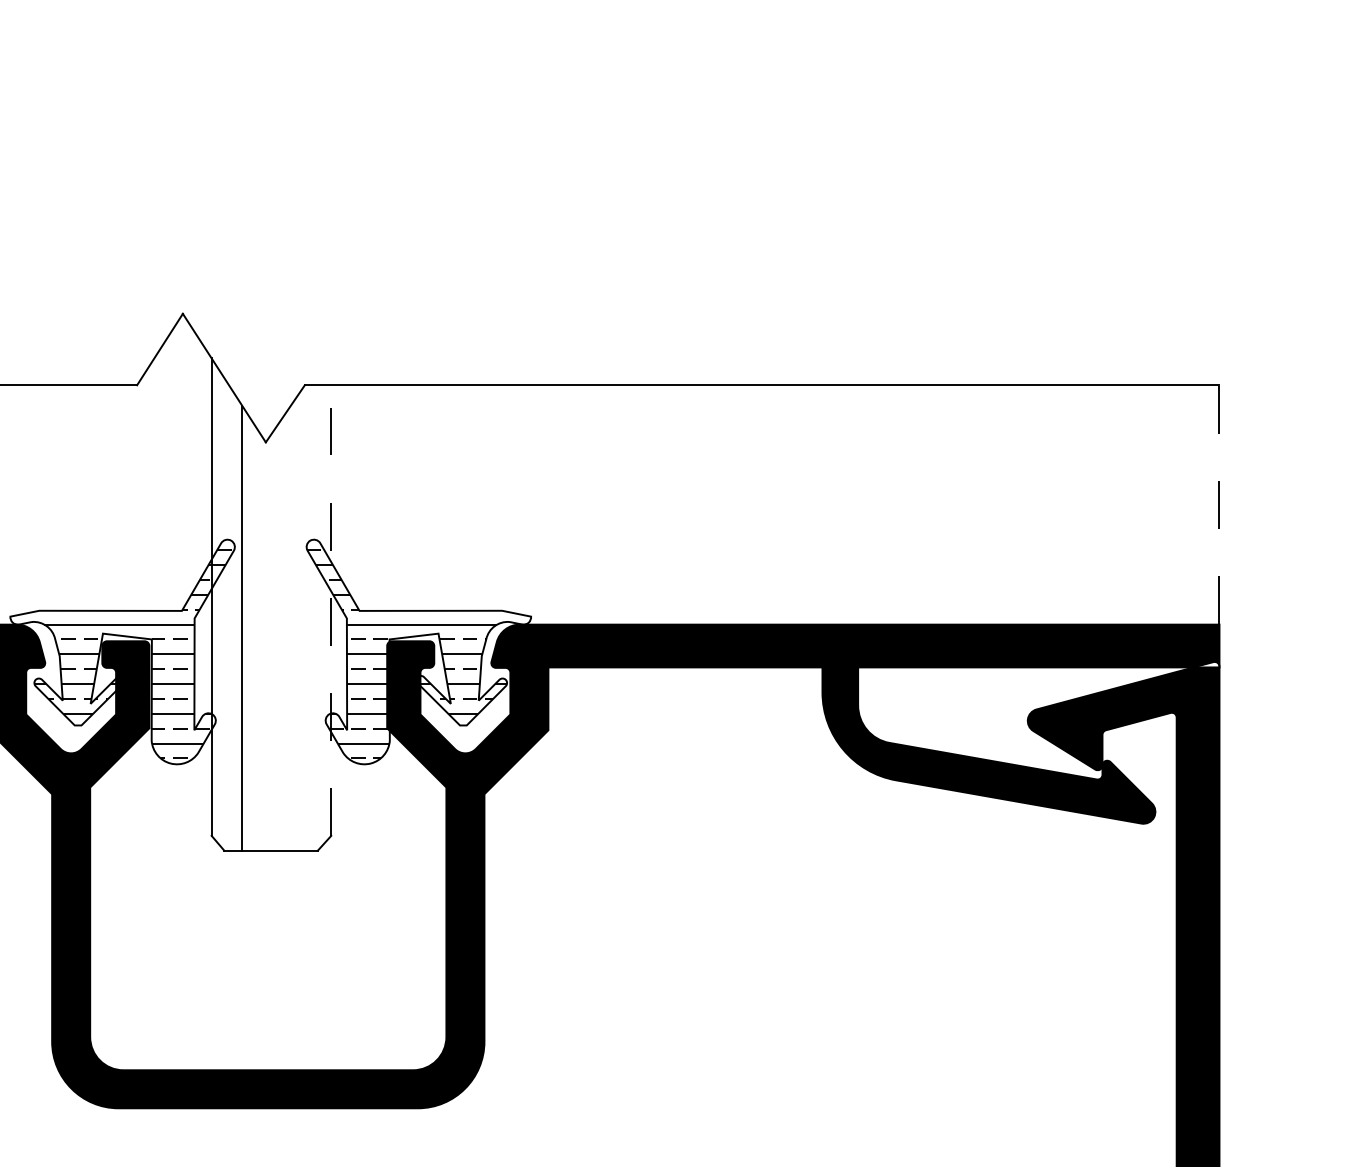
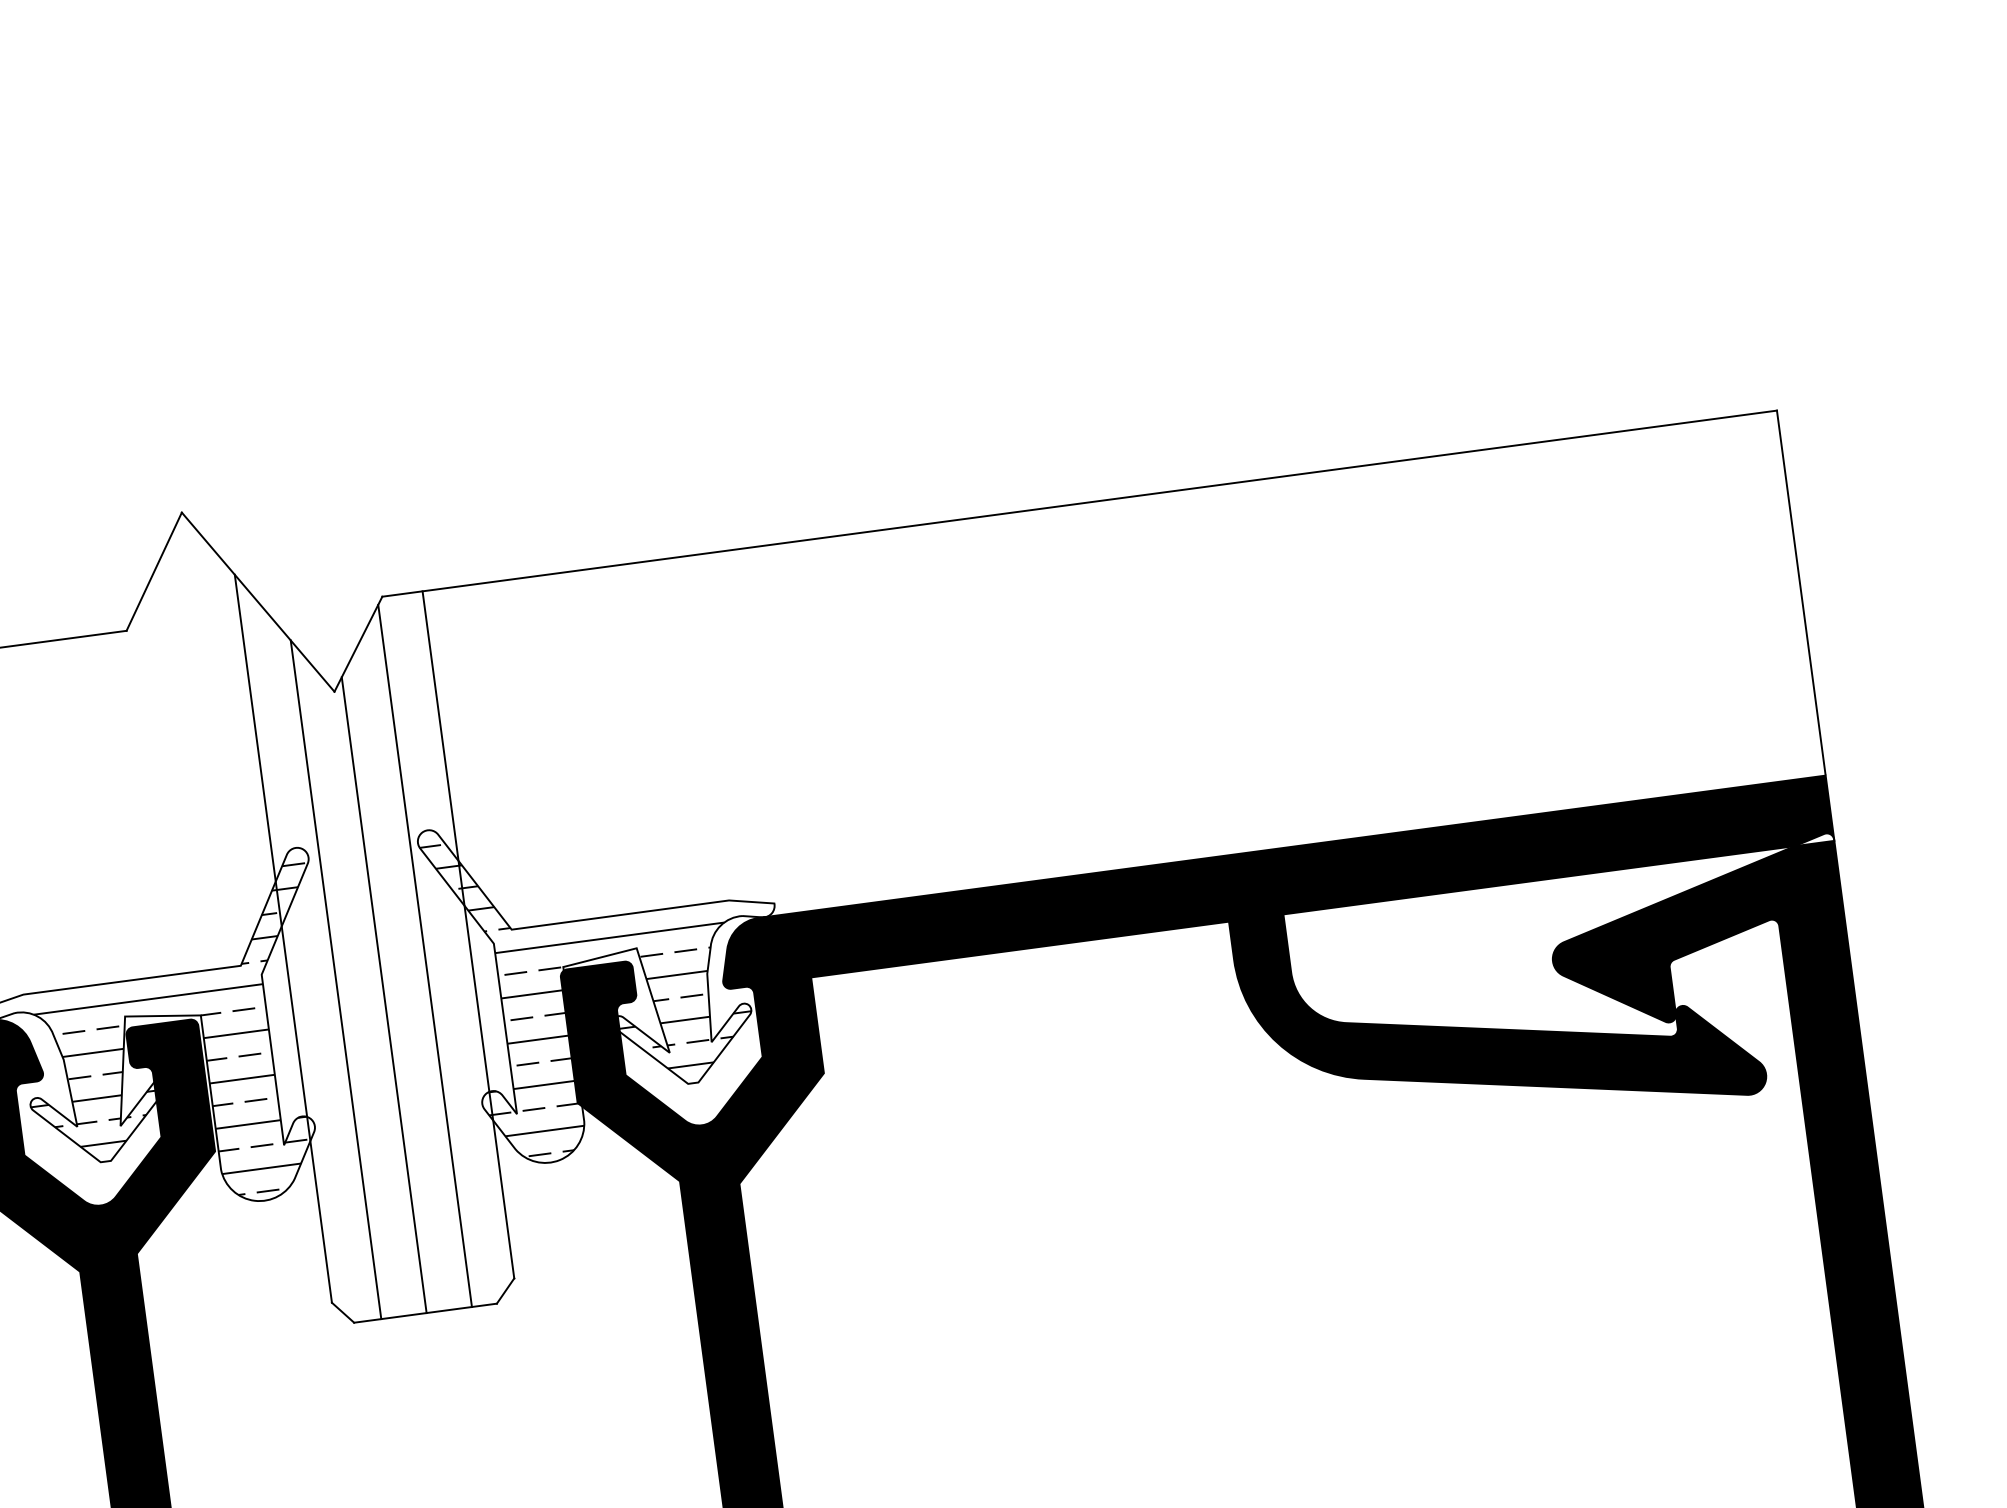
line: (1219, 504) -> (1801, 592), dashed -> solid
line: (331, 610) -> (468, 934), dashed -> solid
line: (301, 620) -> (425, 956), added
line: (271, 641) -> (383, 994), added

